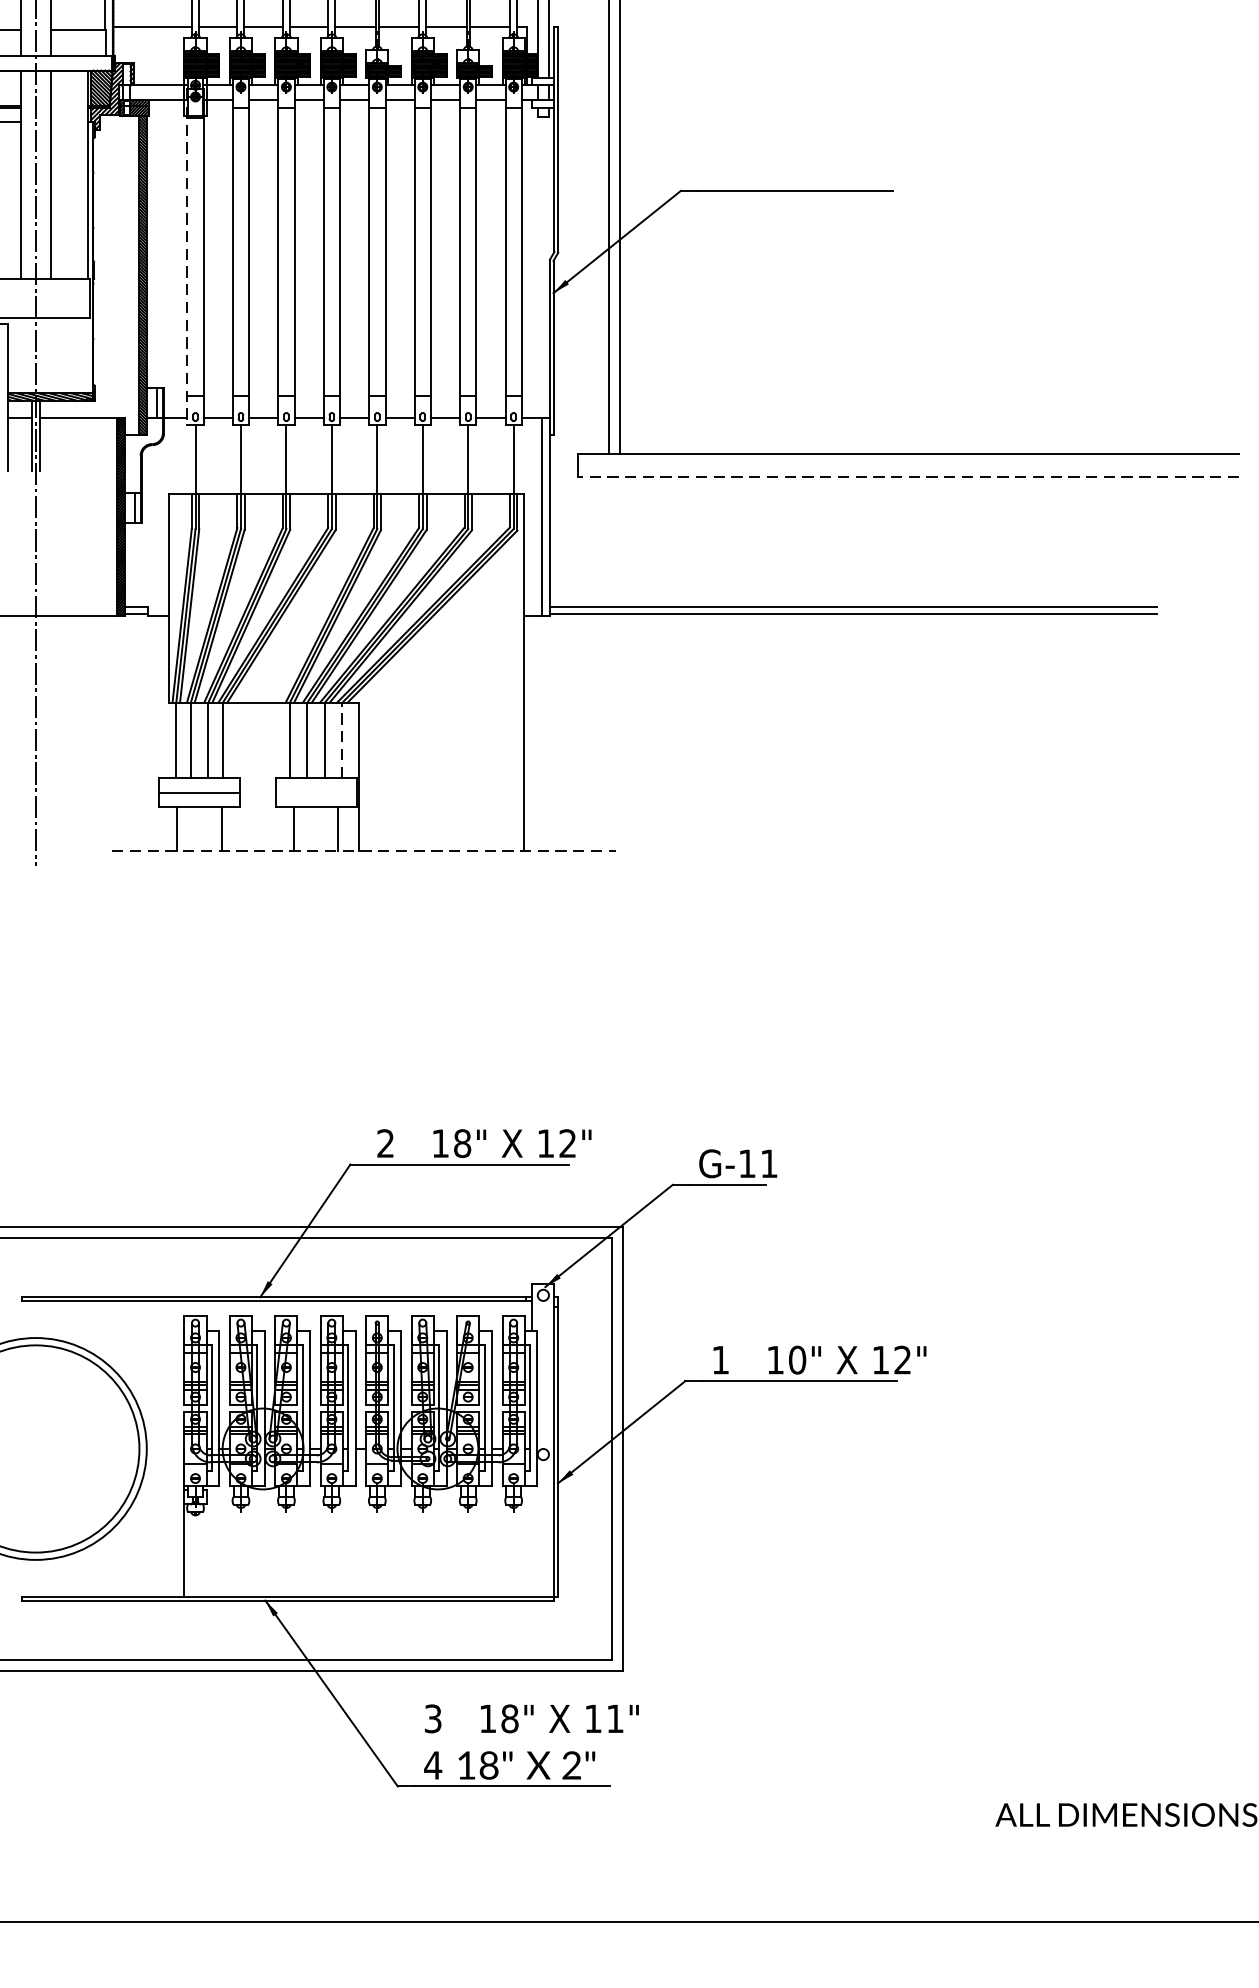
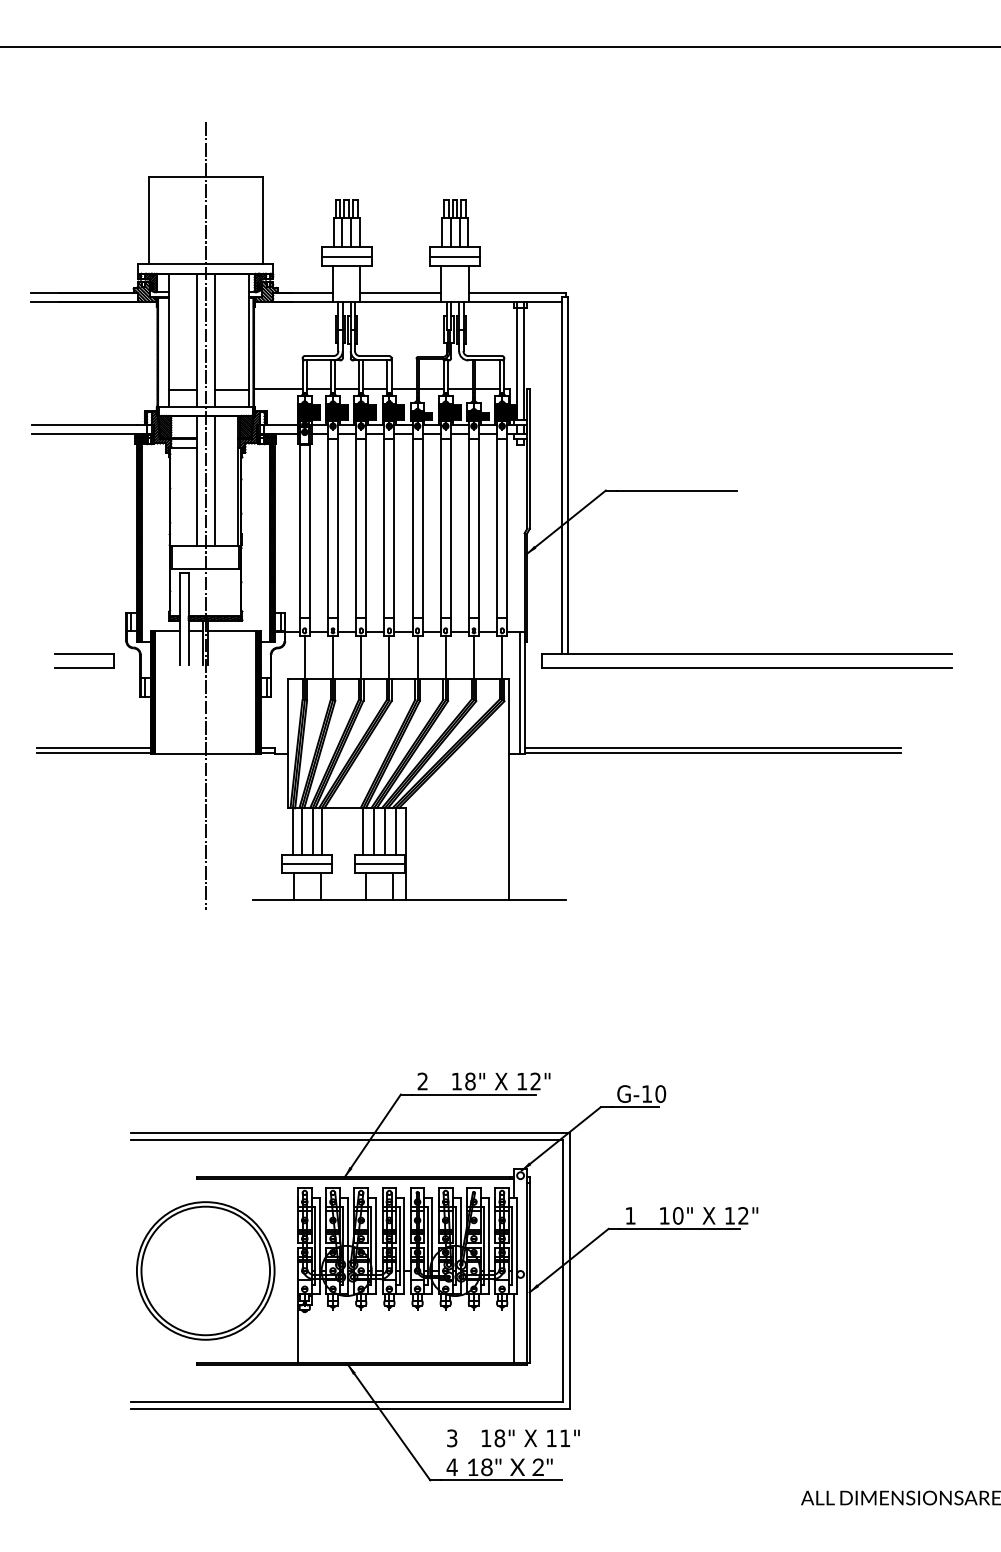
line: (186, 258) -> (299, 532), dashed -> solid
line: (907, 476) -> (746, 667), dashed -> solid
line: (341, 738) -> (395, 830), dashed -> solid
line: (315, 792) -> (379, 863), added
line: (364, 850) -> (409, 899), dashed -> solid
text: (768, 1162) -> (660, 1093), G-11 -> G-10
line: (531, 1540) -> (513, 1327), added

